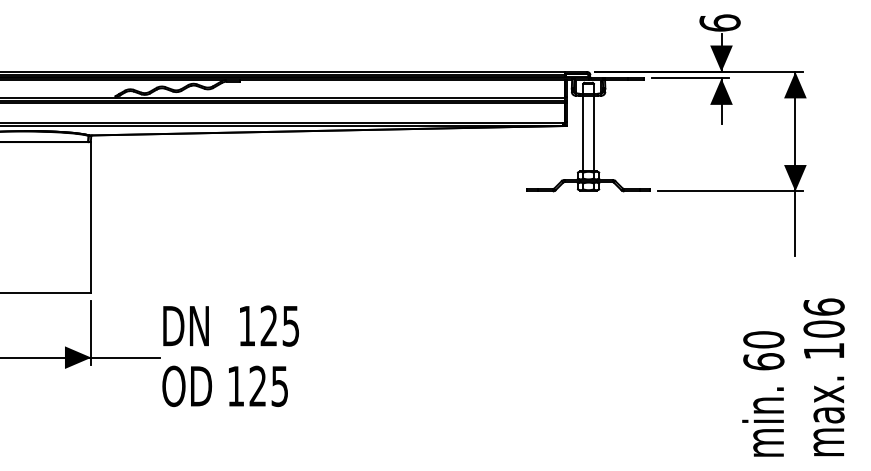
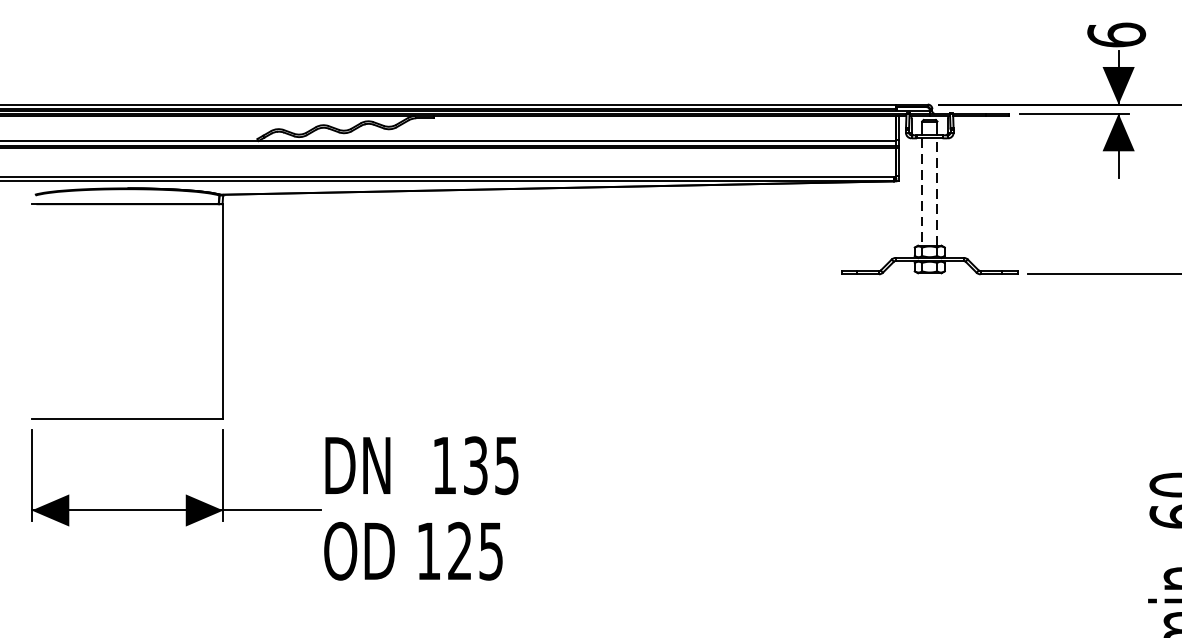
line: (583, 133) -> (922, 191), solid -> dashed
line: (593, 133) -> (936, 191), solid -> dashed
text: (268, 325) -> (474, 464), 125 -> 135

